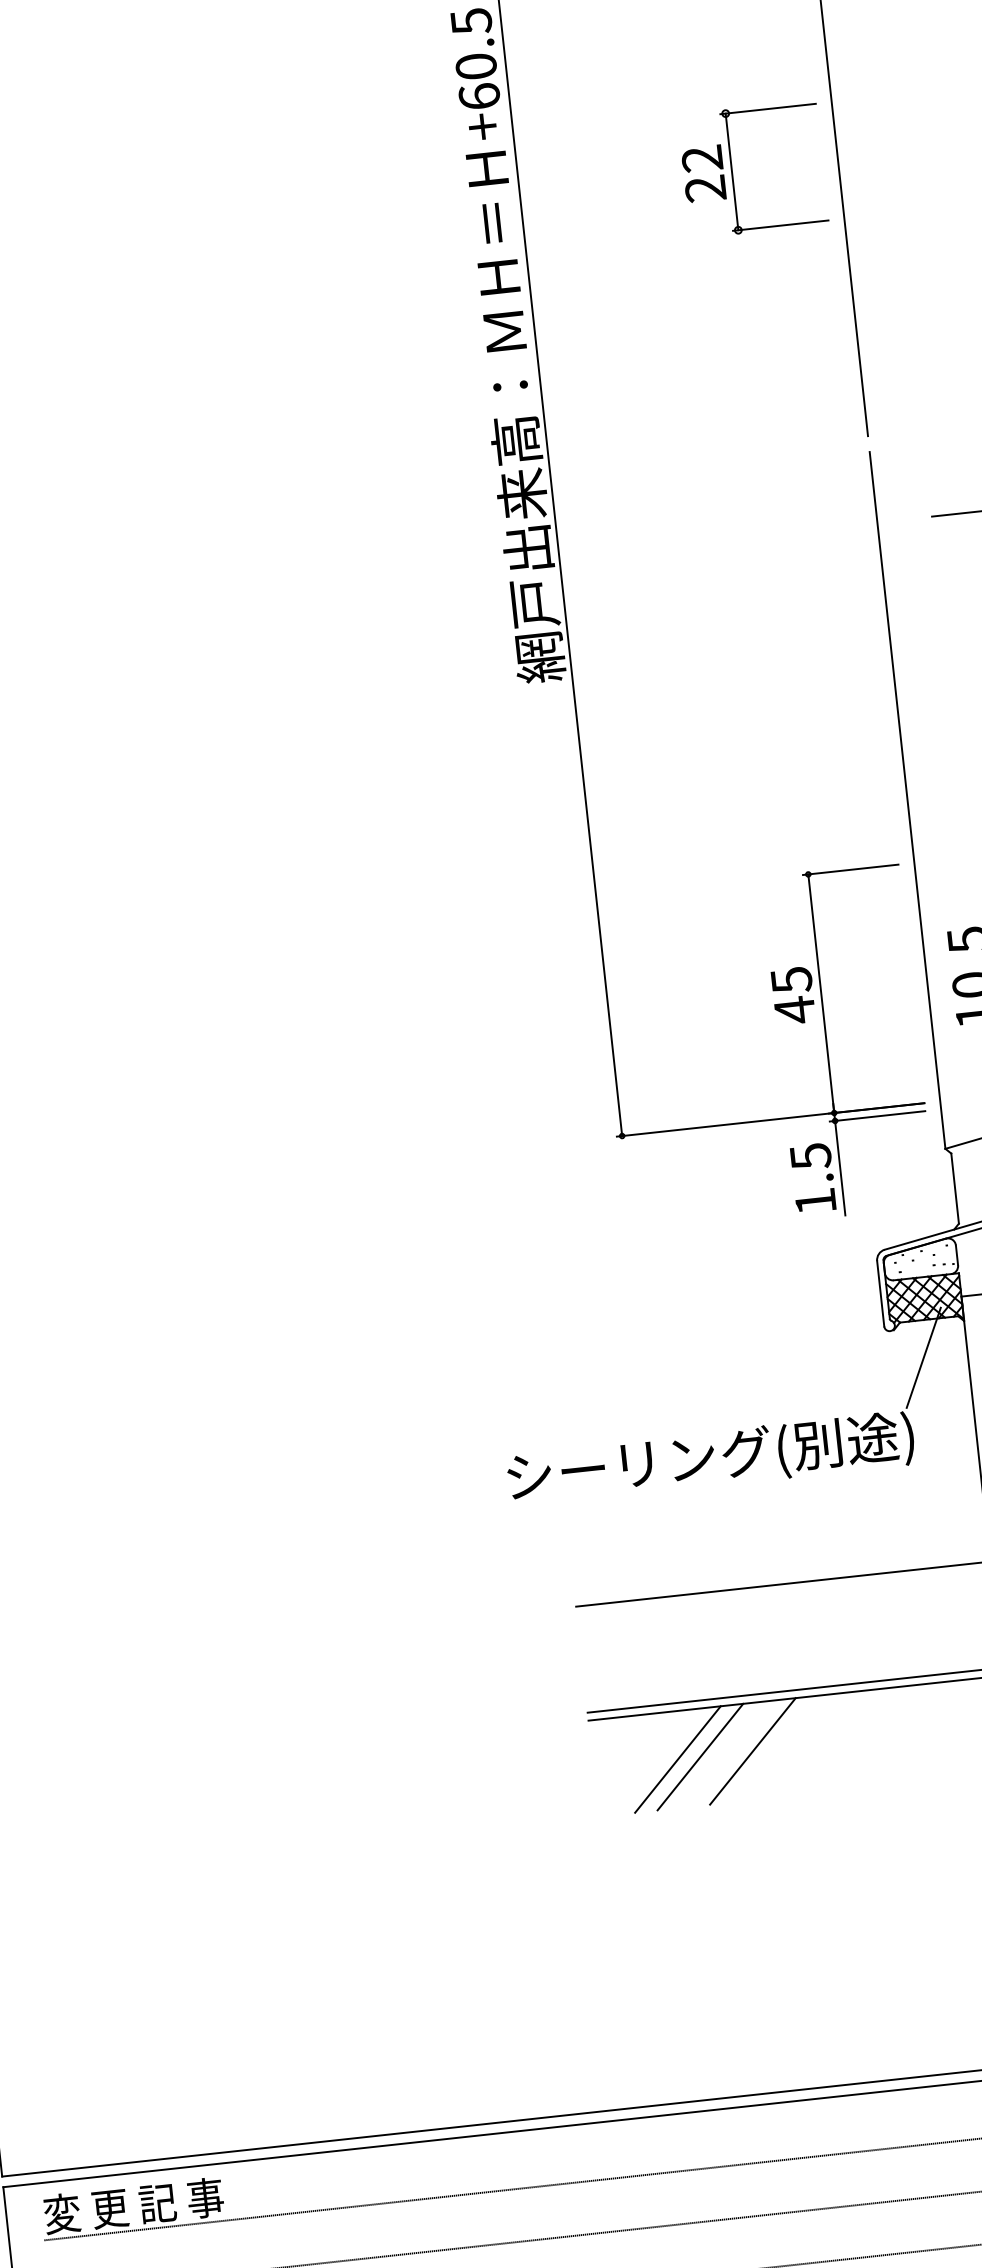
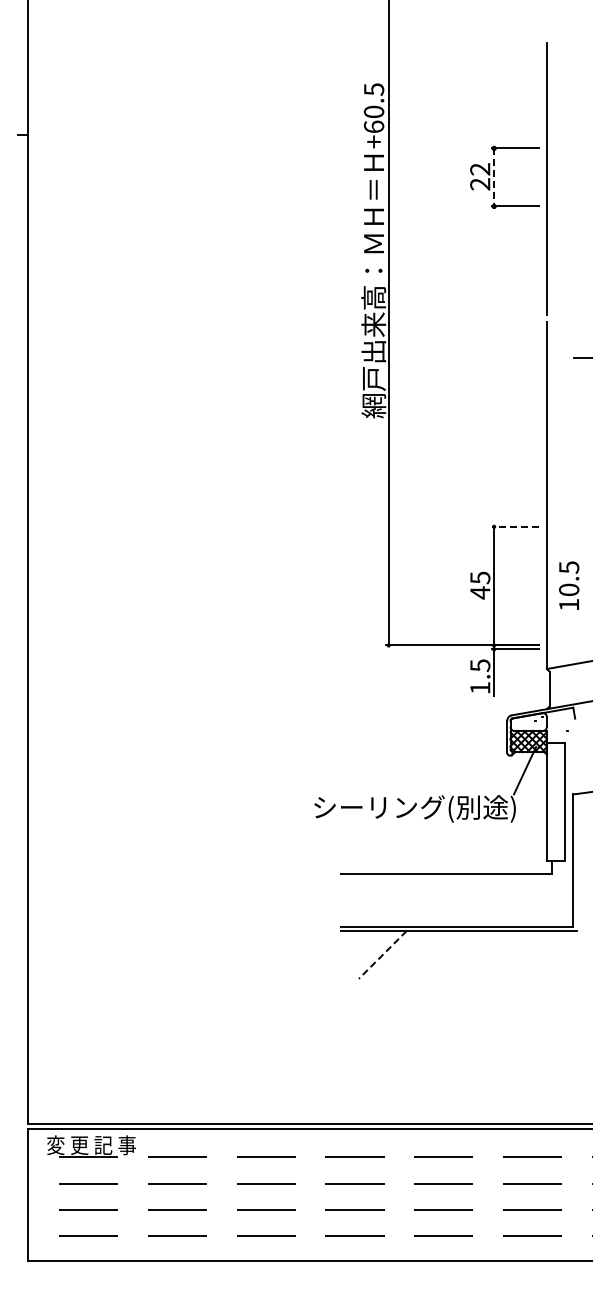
line: (732, 172) -> (494, 177), solid -> dashed
line: (851, 869) -> (515, 526), solid -> dashed
line: (751, 1750) -> (419, 954), removed
line: (699, 1756) -> (393, 954), removed
line: (677, 1758) -> (382, 954), solid -> dashed

